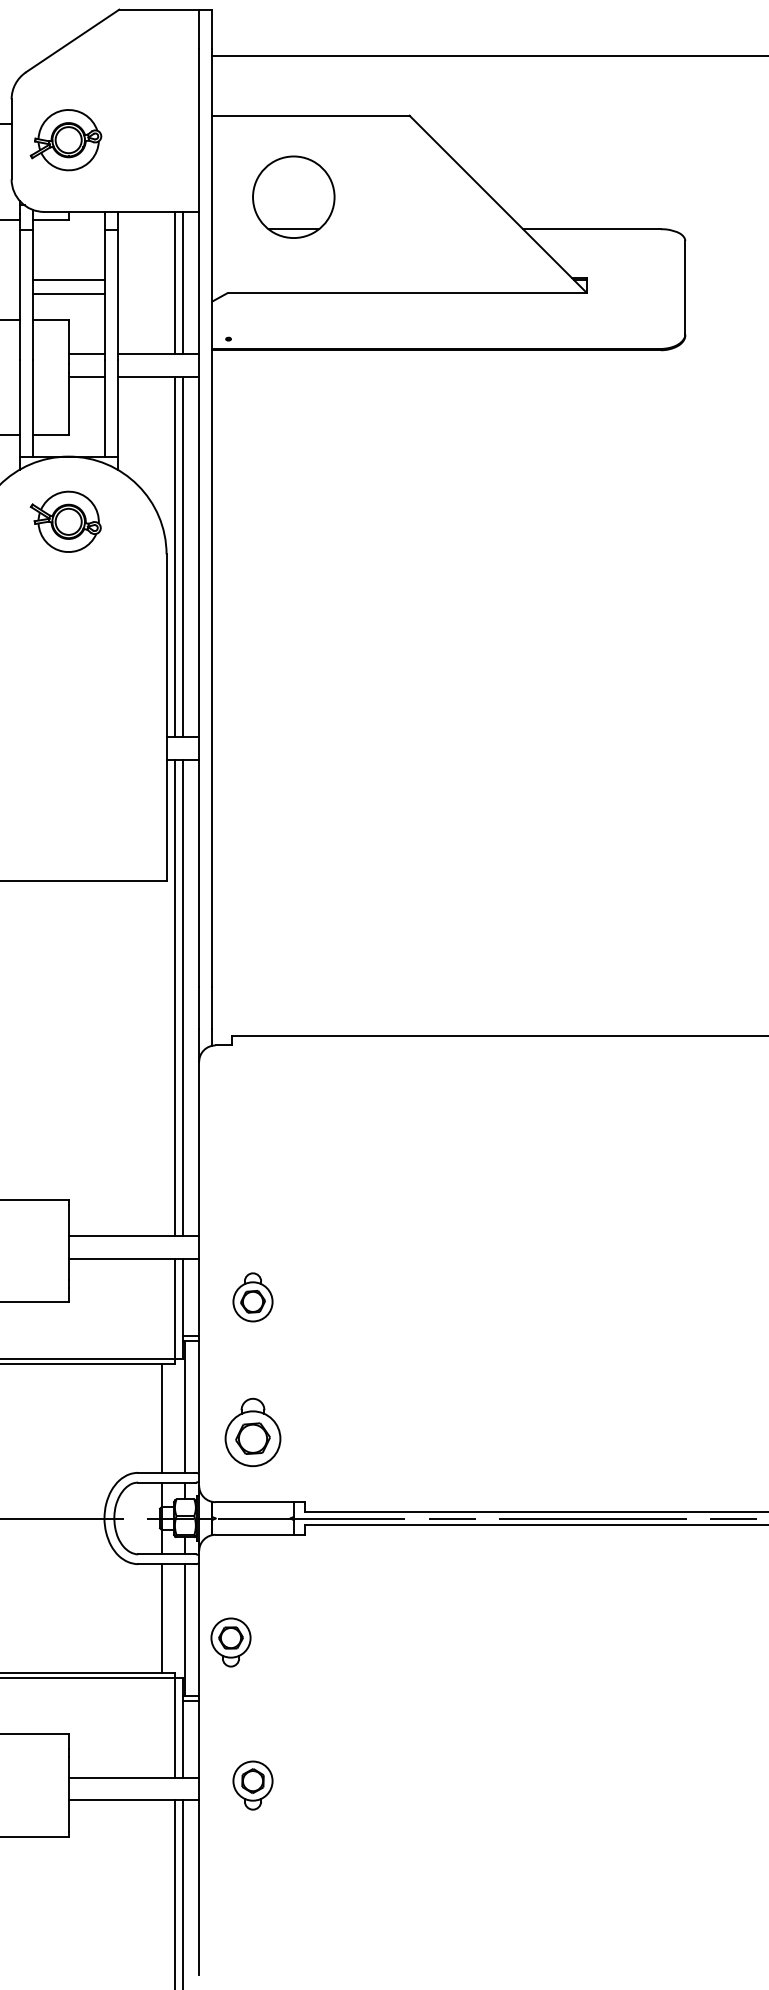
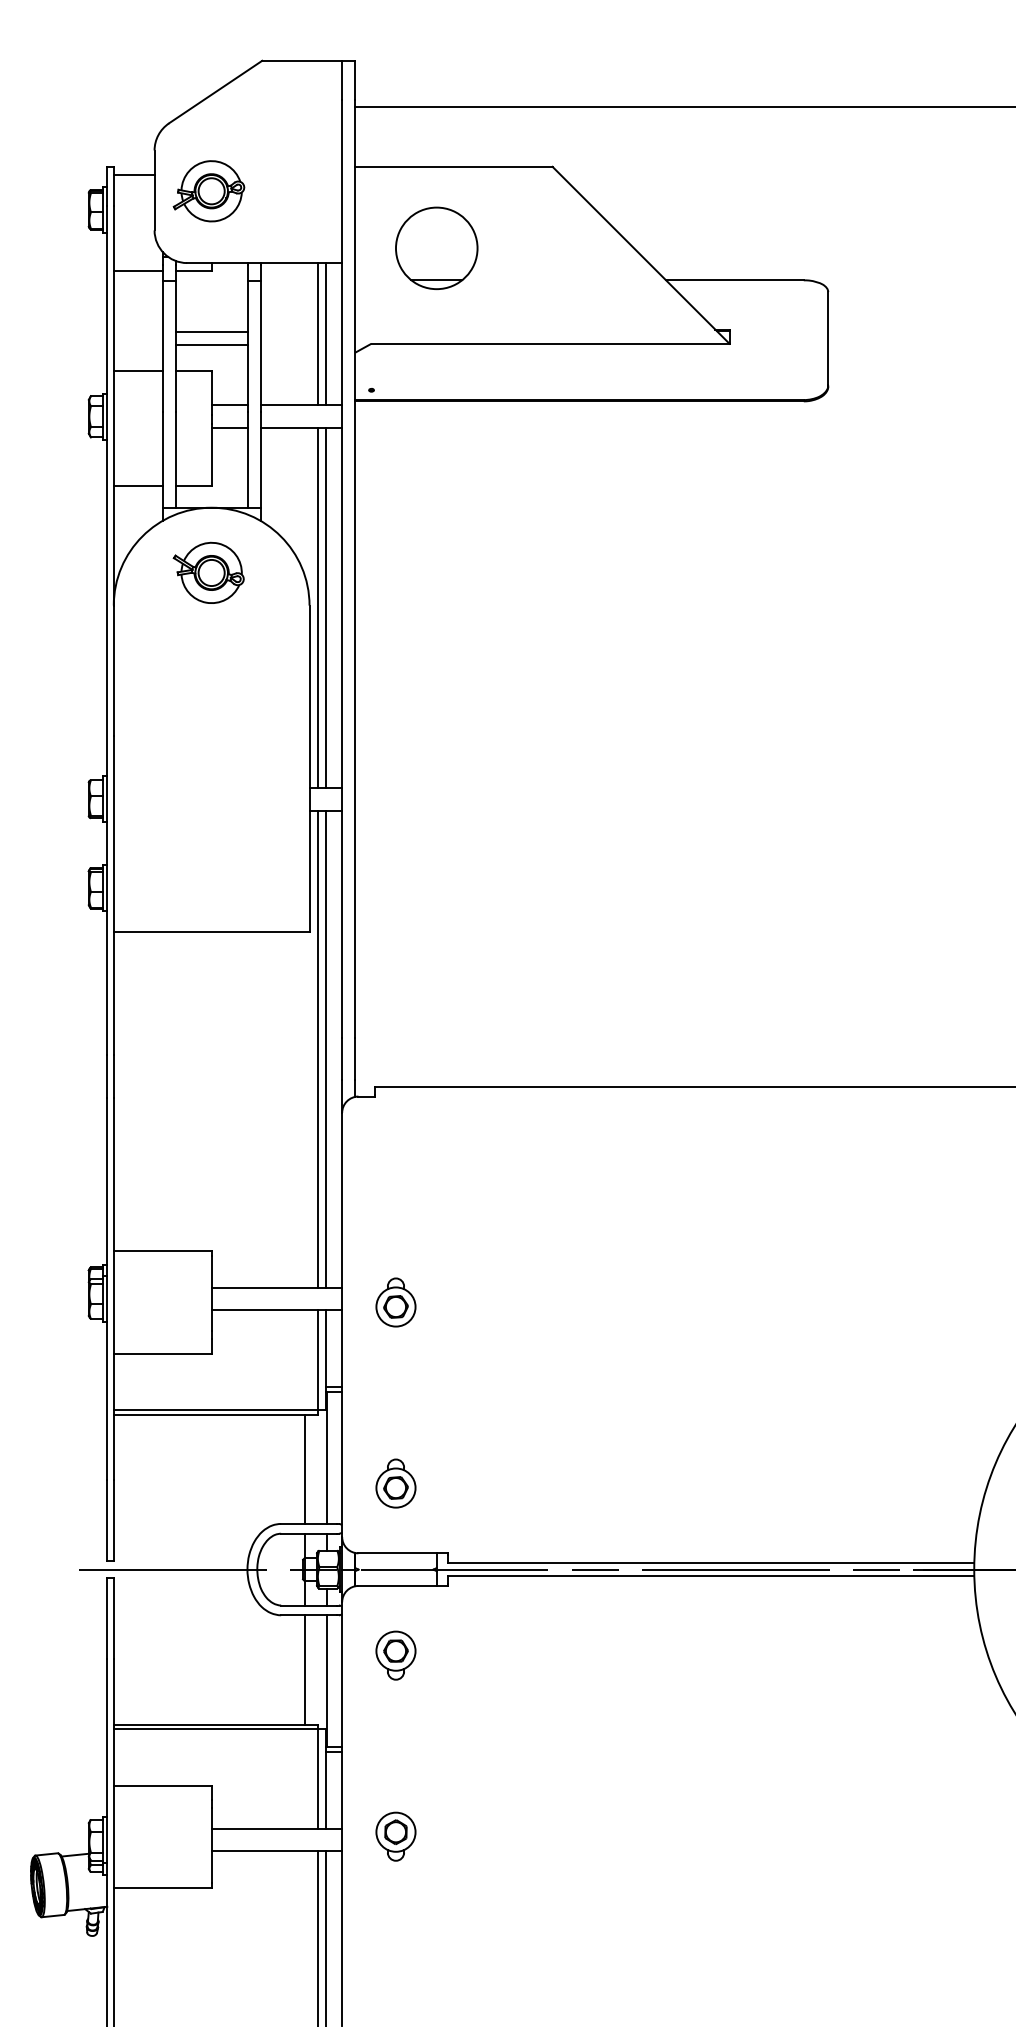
part: (252, 1297) -> (395, 1302), moved
part: (252, 1432) -> (395, 1483), size x0.71
part: (230, 1642) -> (395, 1655), moved

